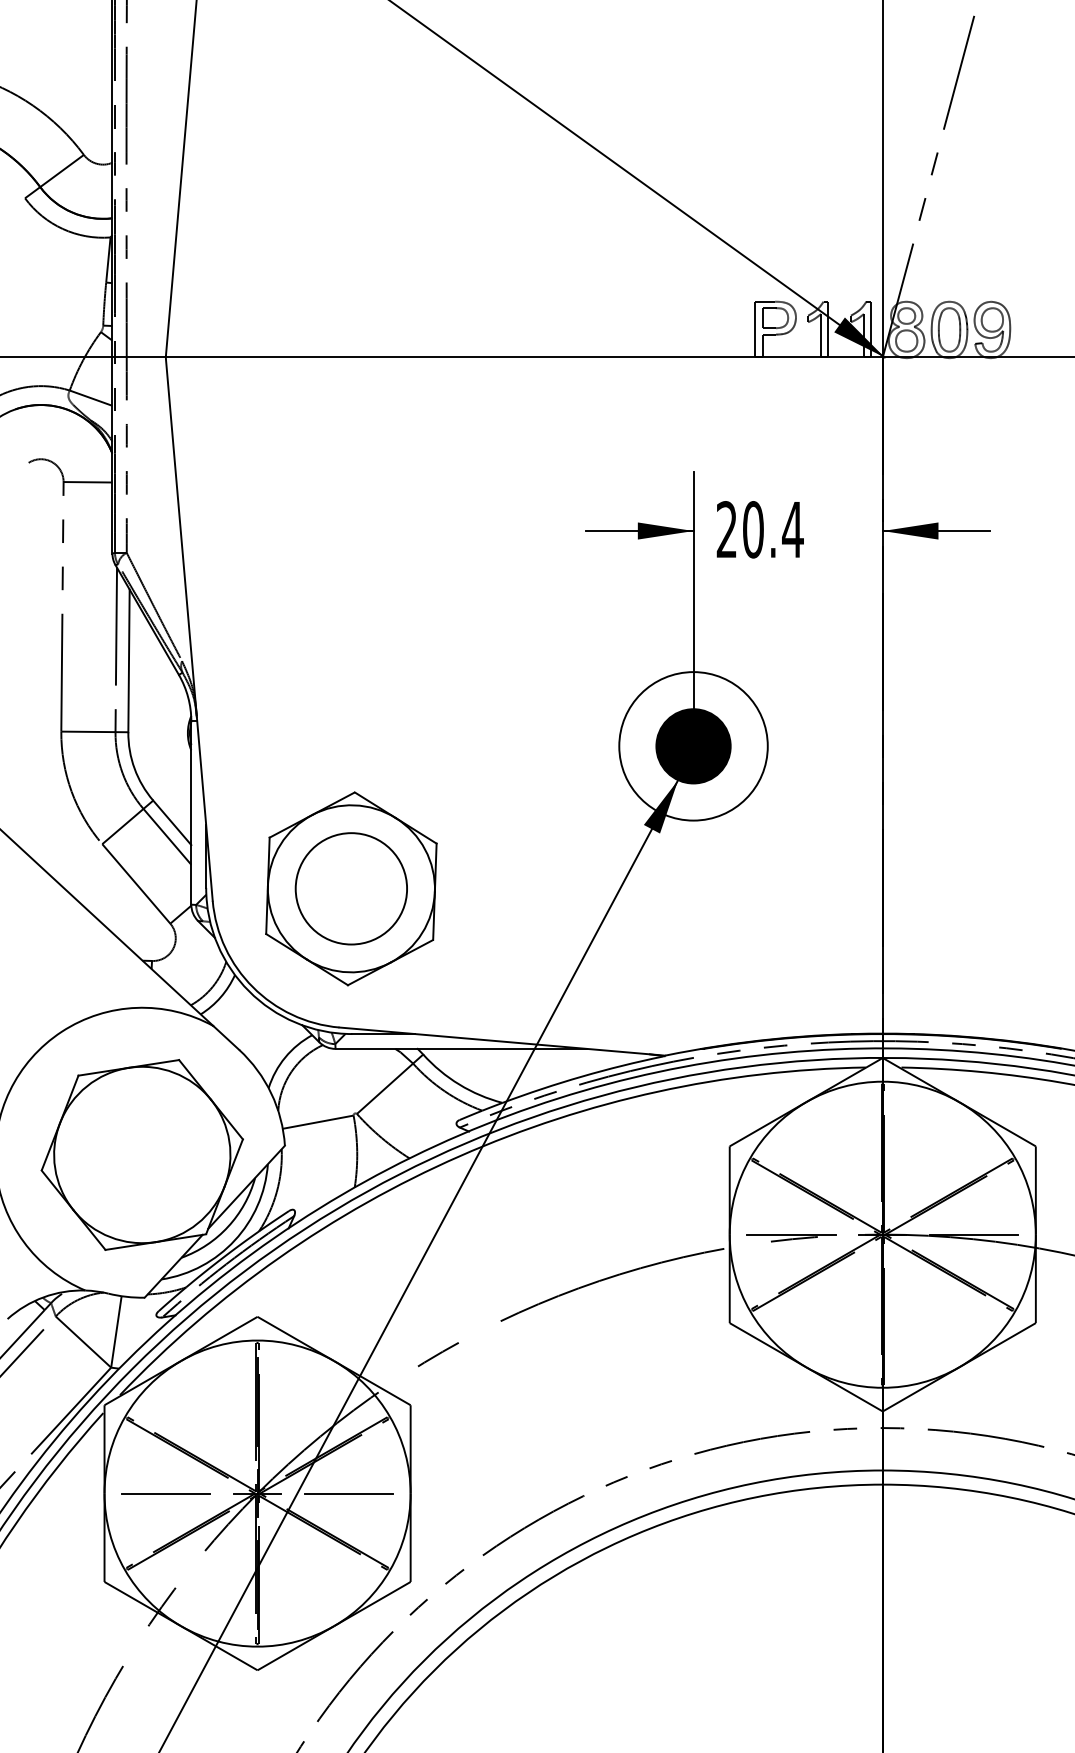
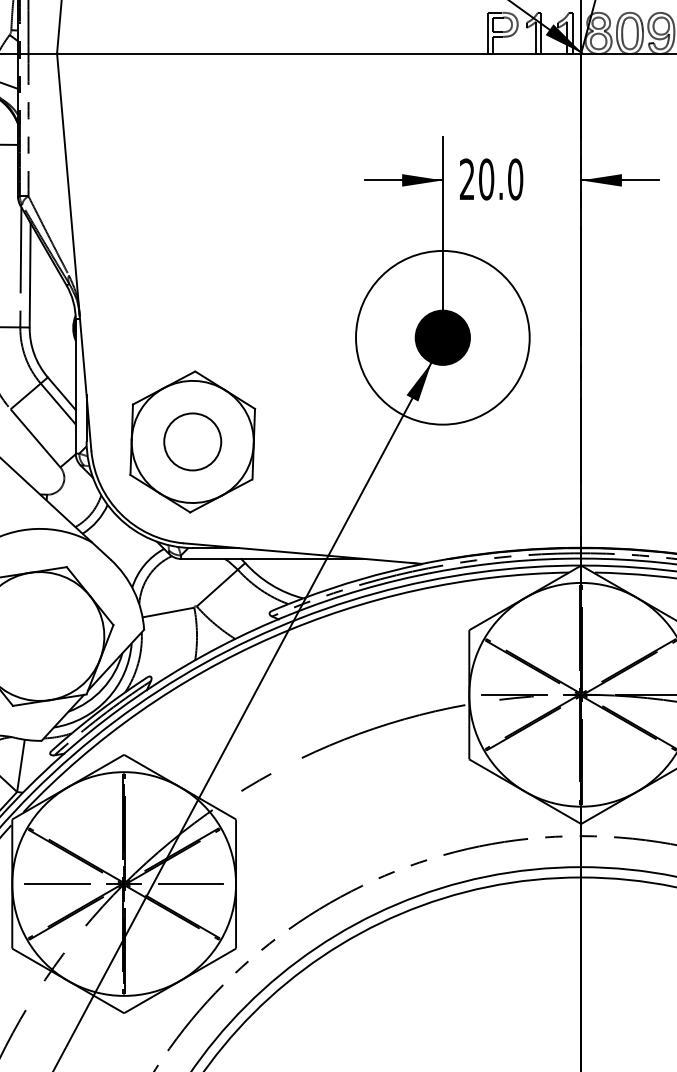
text: (792, 529) -> (515, 179), 20.4 -> 20.0
circle: (693, 746) -> (442, 337), size x1.6
circle: (351, 888) -> (192, 441), size x0.7

